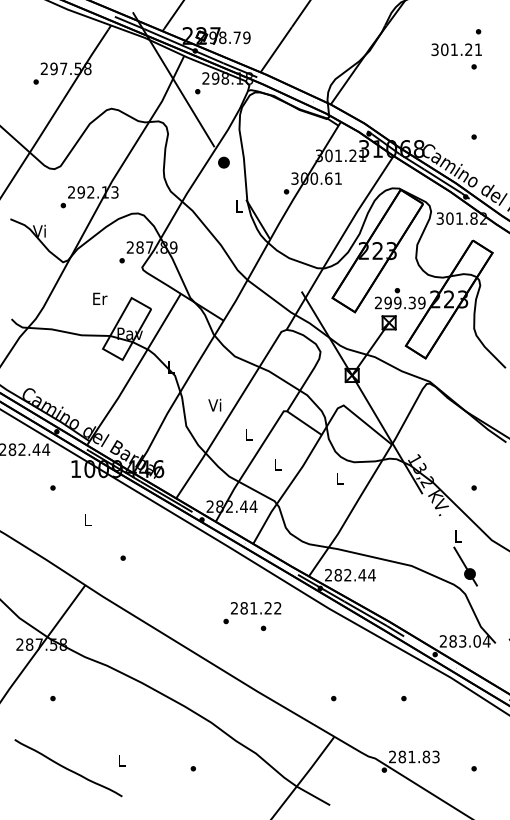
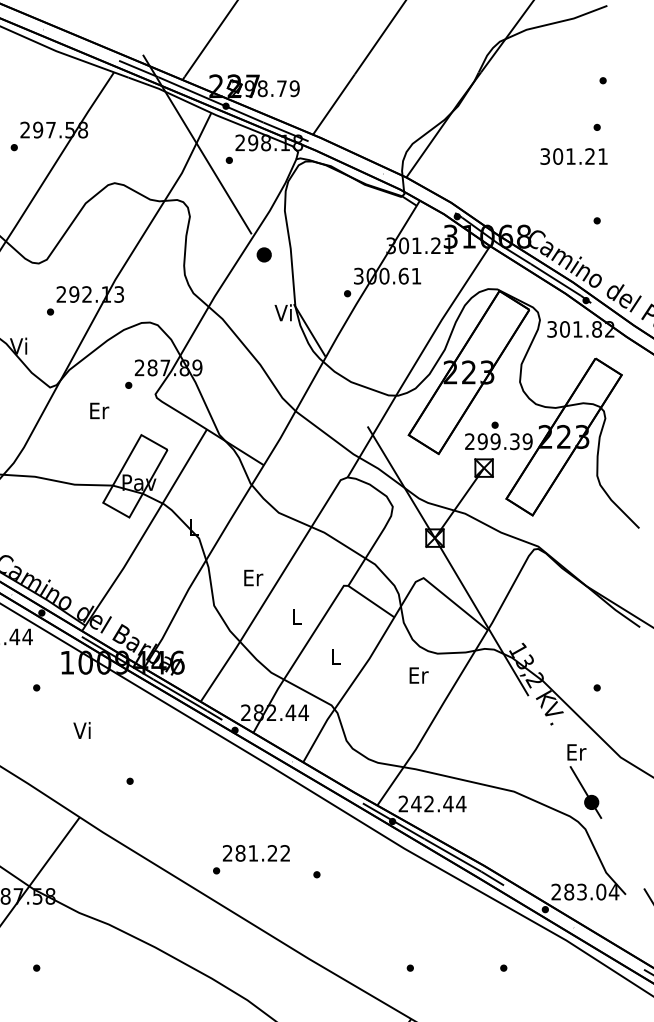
text: (456, 49) -> (573, 156), moved
text: (237, 205) -> (282, 311), L -> Vi
text: (100, 298) -> (99, 410), moved
text: (215, 404) -> (252, 576), Vi -> Er
text: (340, 478) -> (419, 675), L -> Er
text: (86, 519) -> (81, 729), L -> Vi
text: (458, 536) -> (576, 752), L -> Er
text: (338, 575) -> (416, 804), 282.44 -> 242.44
text: (252, 613) -> (251, 860), moved

